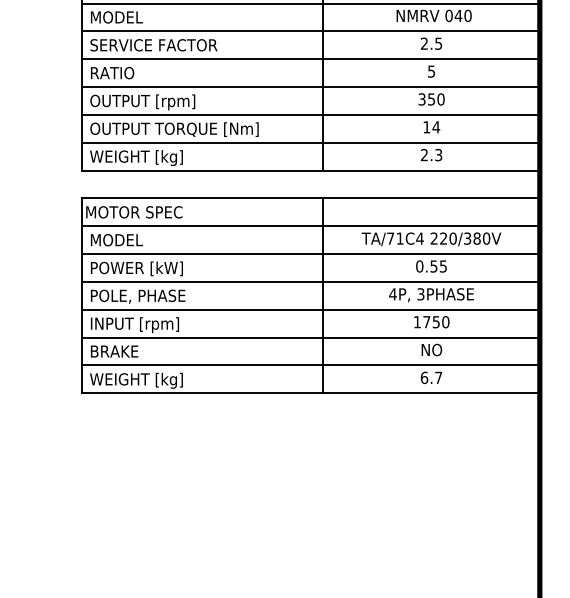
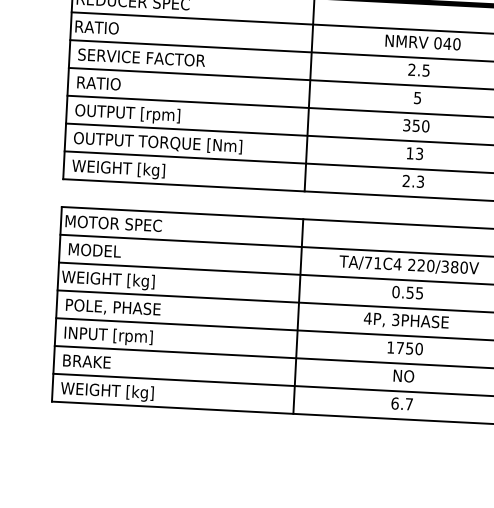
text: (114, 17) -> (103, 27), MODEL -> RATIO
text: (436, 127) -> (419, 154), 14 -> 13
text: (133, 269) -> (109, 280), POWER [kW] -> WEIGHT [kg]

